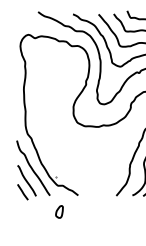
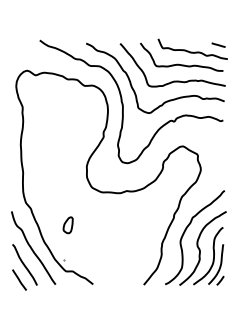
part: (58, 212) -> (67, 225), moved

